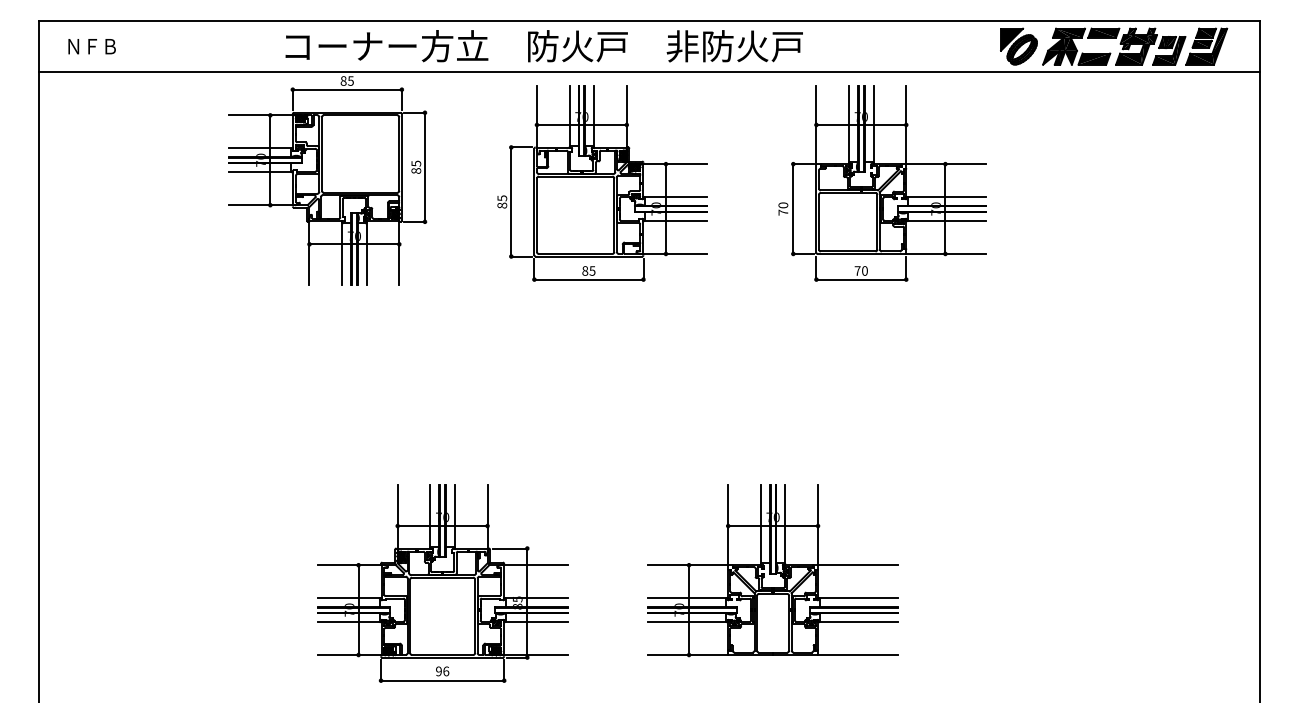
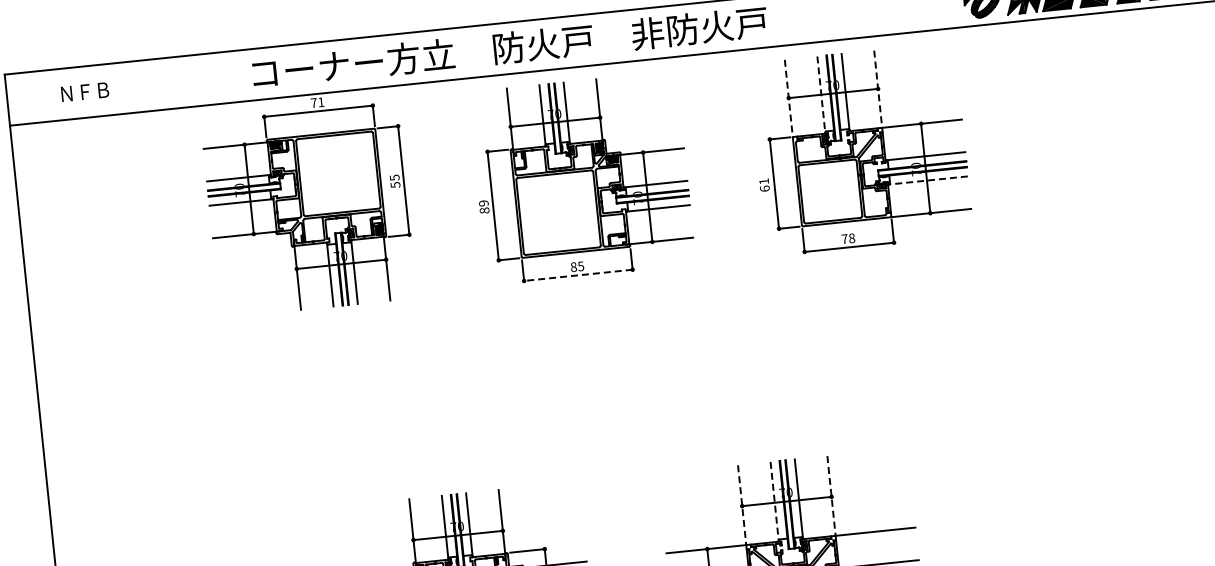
text: (91, 46) -> (84, 92), moved
text: (346, 80) -> (316, 102), 85 -> 71
line: (816, 125) -> (788, 98), solid -> dashed
line: (849, 125) -> (821, 95), solid -> dashed
line: (906, 125) -> (878, 89), solid -> dashed
text: (415, 170) -> (394, 184), 85 -> 55
text: (501, 198) -> (483, 203), 85 -> 89
text: (783, 208) -> (764, 184), 70 -> 61
line: (945, 221) -> (927, 180), solid -> dashed
text: (864, 270) -> (851, 237), 70 -> 78
line: (588, 279) -> (577, 275), solid -> dashed
line: (728, 525) -> (742, 505), solid -> dashed
line: (760, 525) -> (774, 502), solid -> dashed
line: (818, 525) -> (832, 496), solid -> dashed

